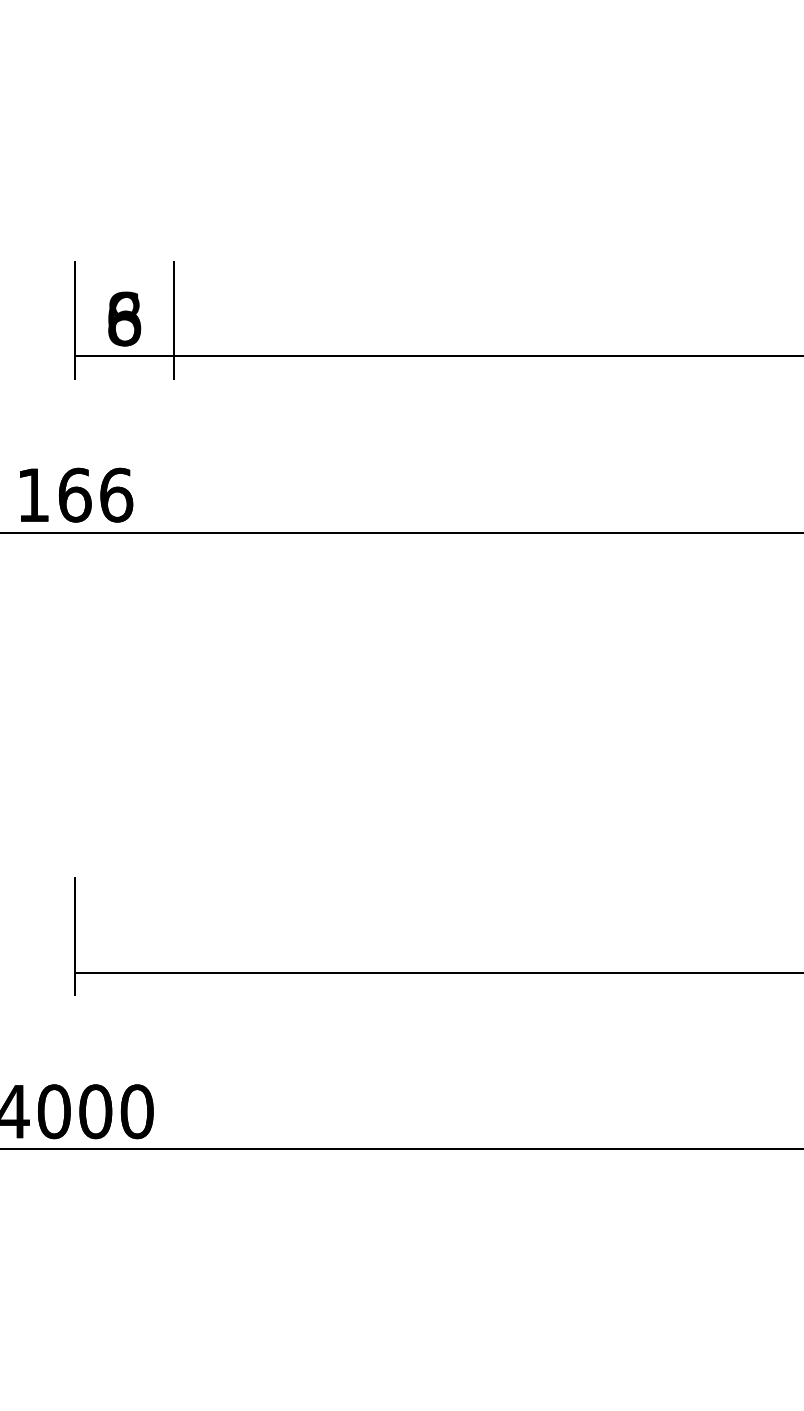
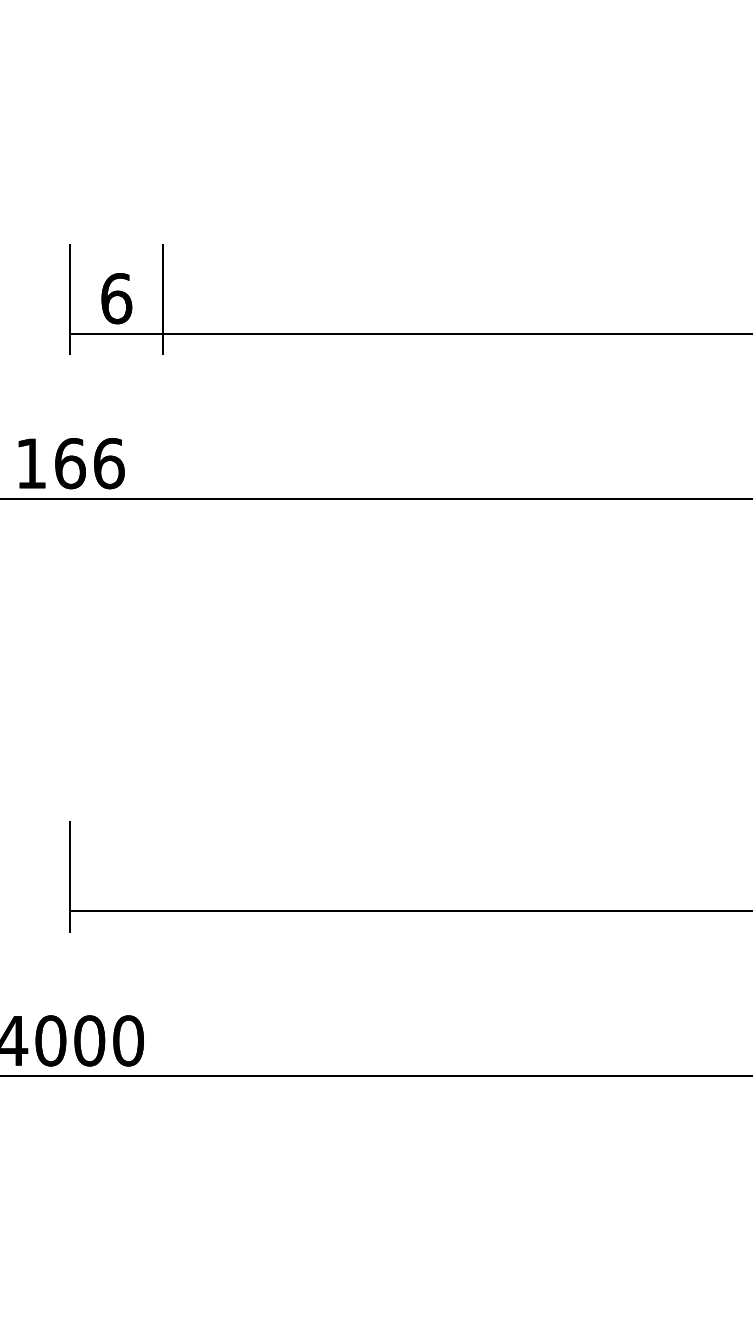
text: (124, 318) -> (116, 298), 8 -> 6

